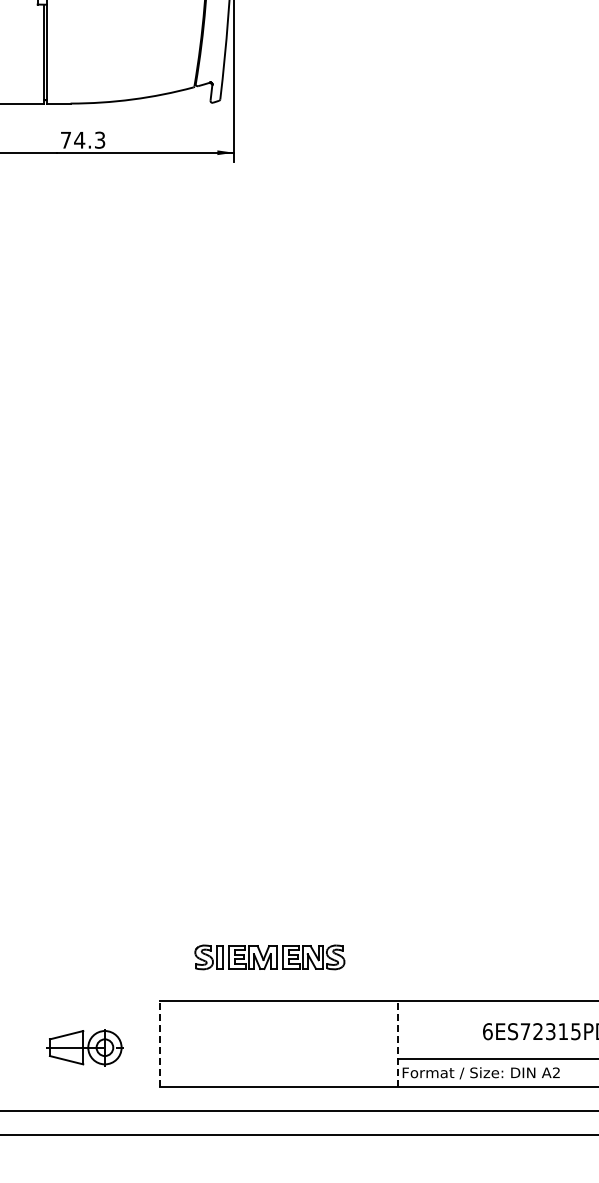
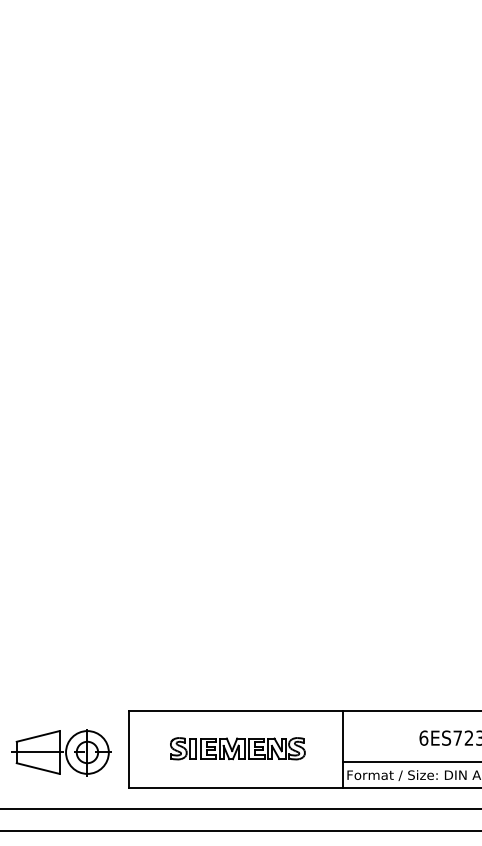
part: (269, 957) -> (237, 748), moved
line: (159, 1044) -> (128, 749), dashed -> solid
line: (398, 1044) -> (343, 749), dashed -> solid
part: (84, 1047) -> (61, 752), size x1.43

